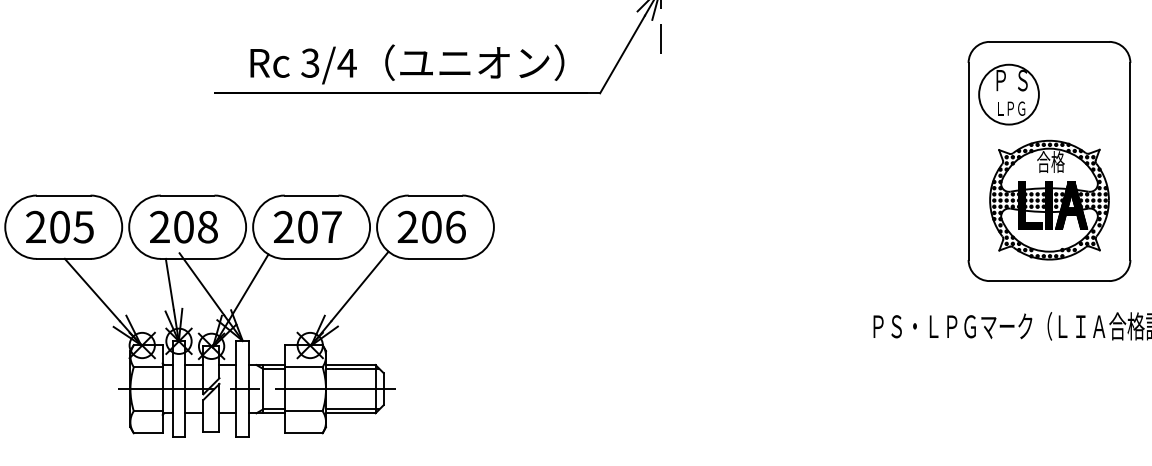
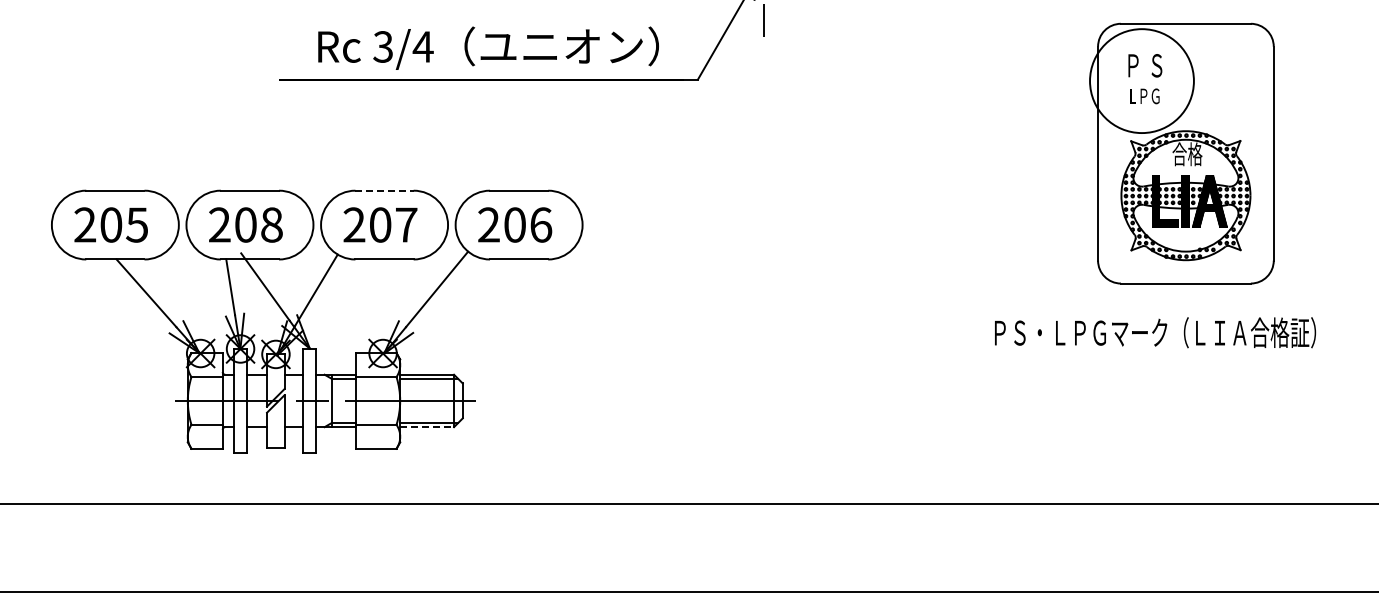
circle: (1008, 94) -> (1141, 80), size x1.6
line: (312, 195) -> (385, 190), solid -> dashed
line: (351, 413) -> (427, 427), solid -> dashed

